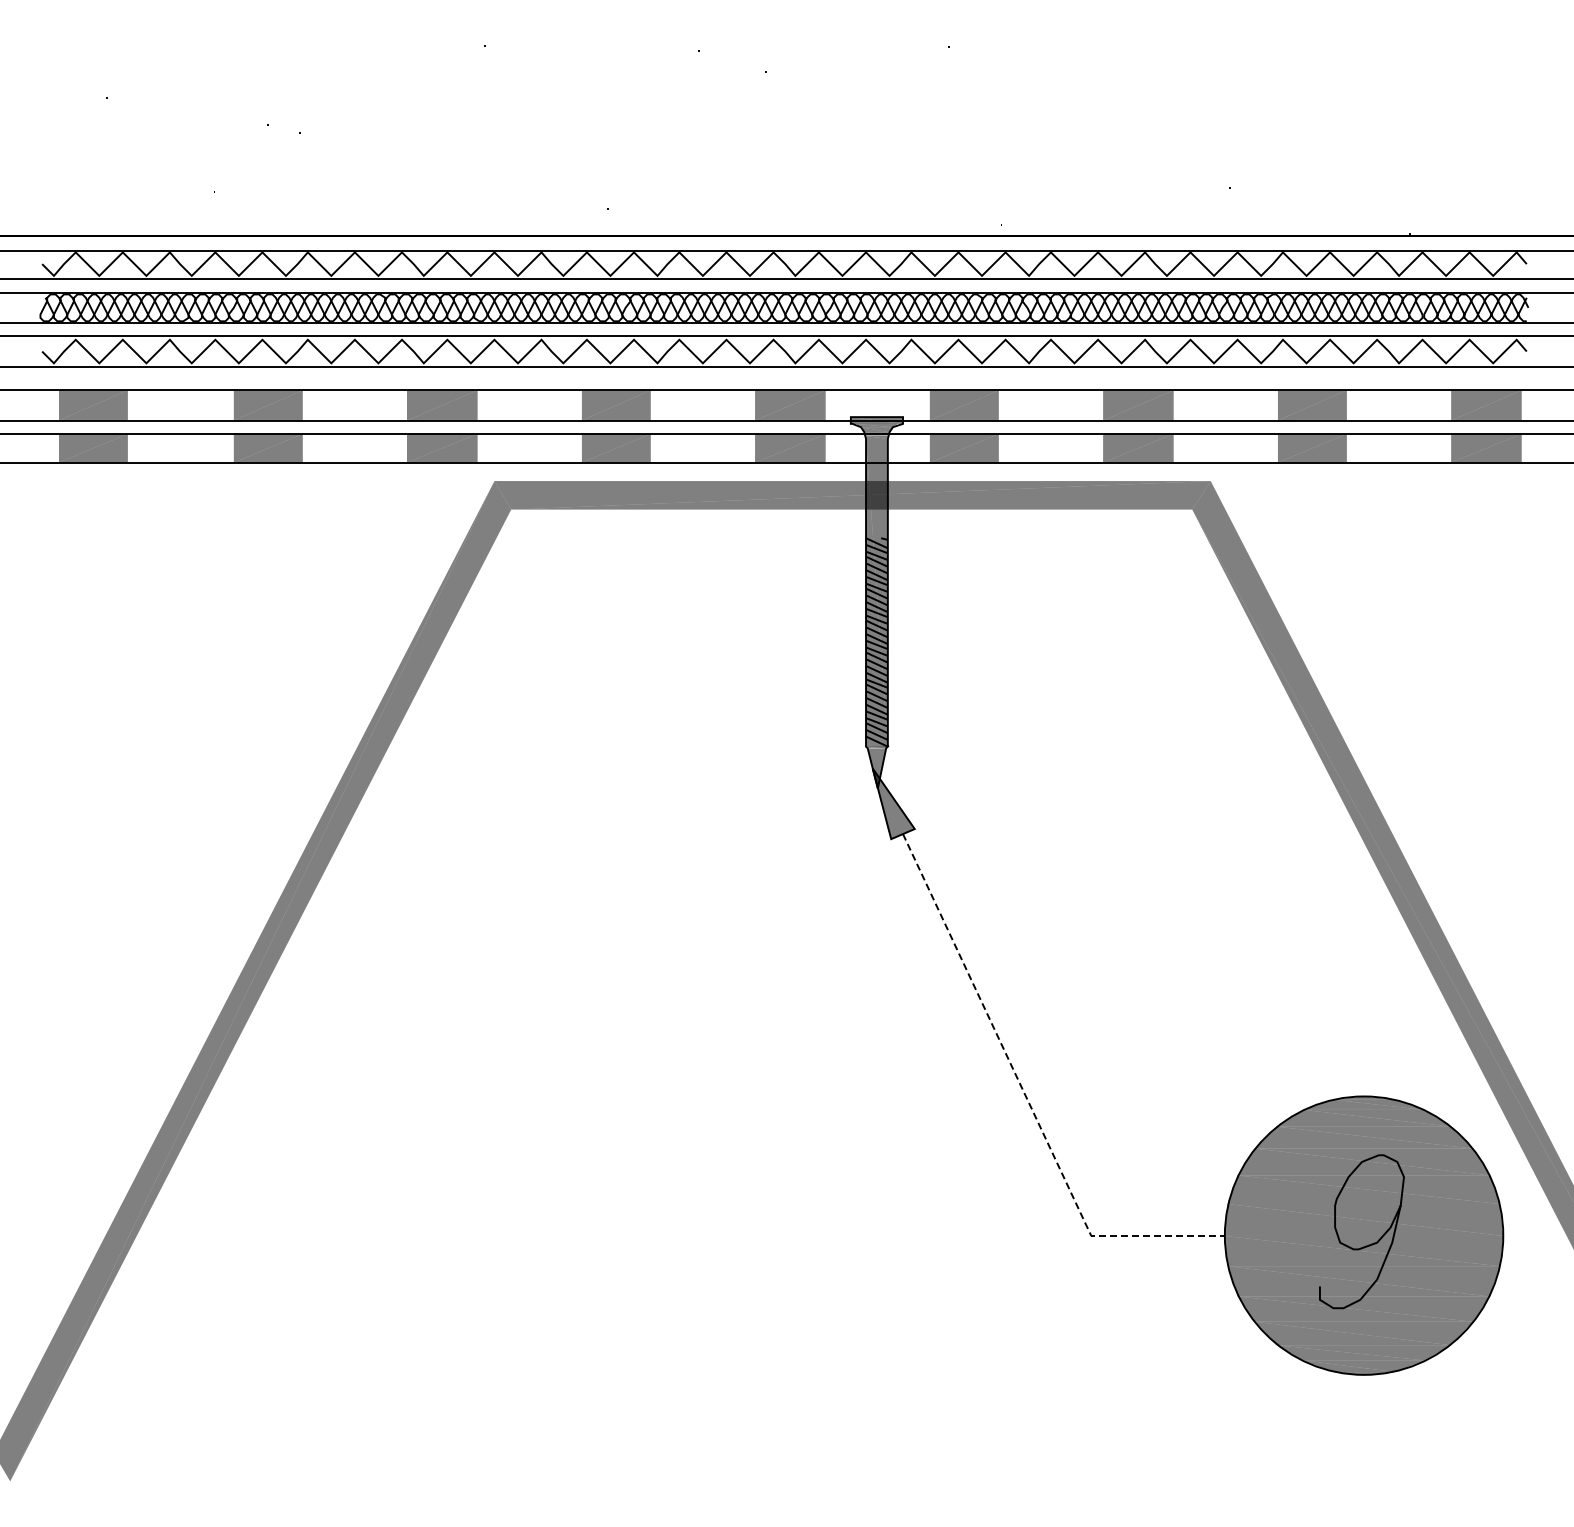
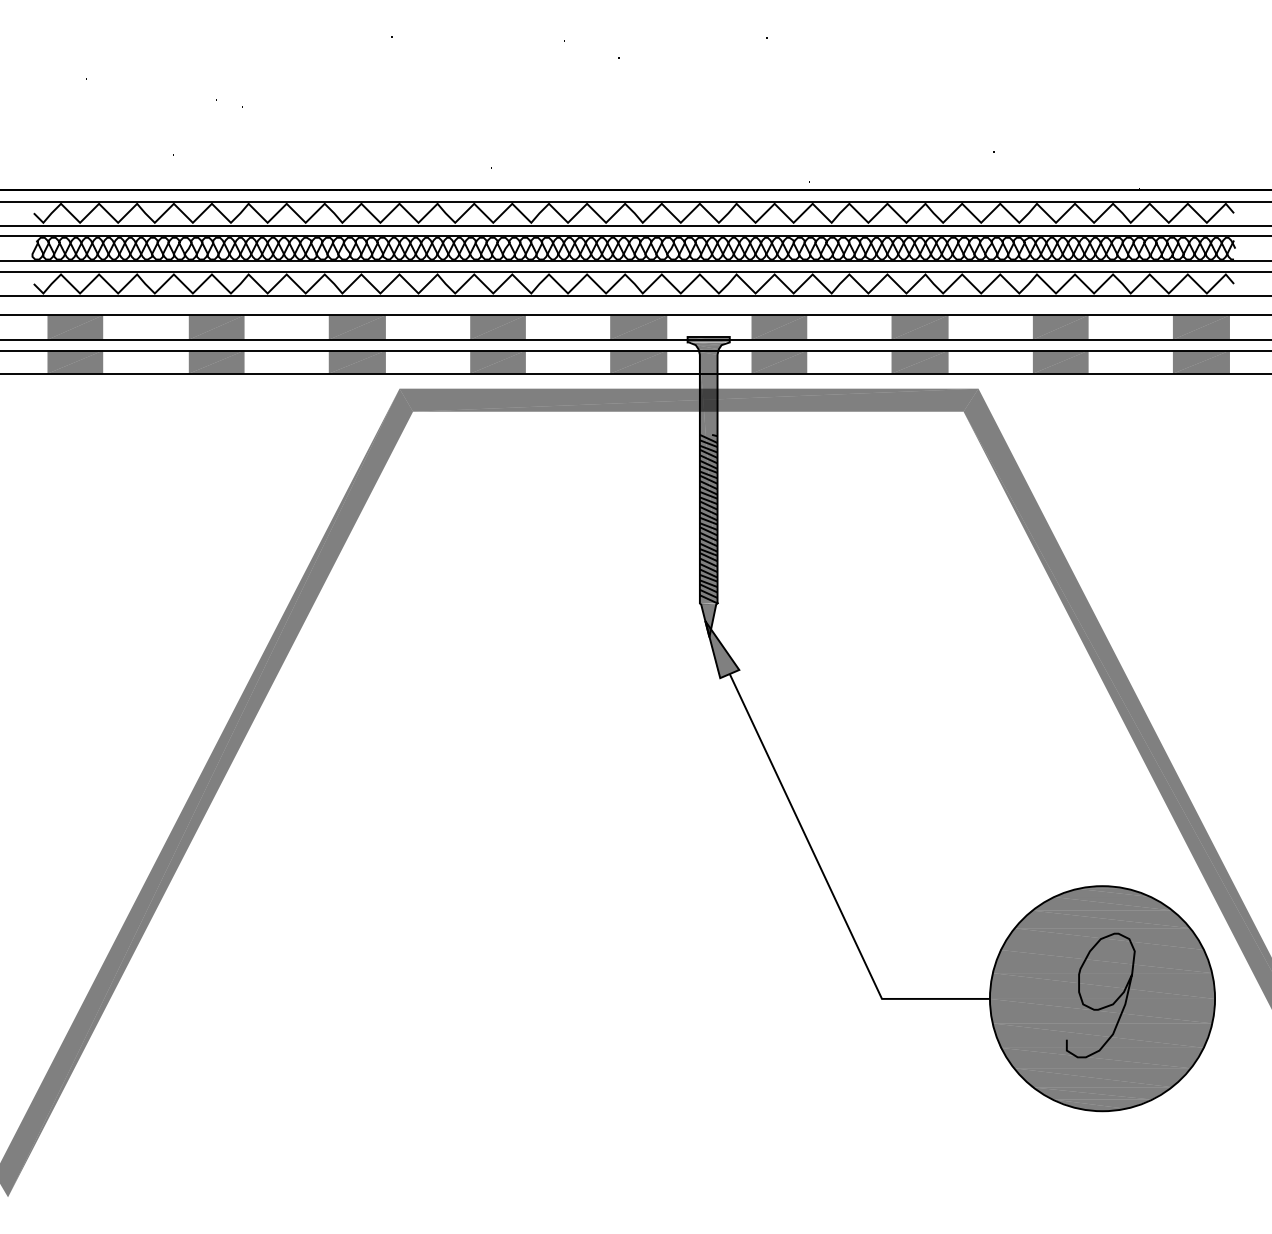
line: (1025, 1095) -> (828, 885), dashed -> solid

